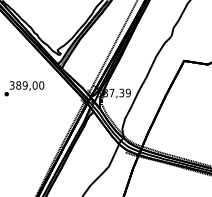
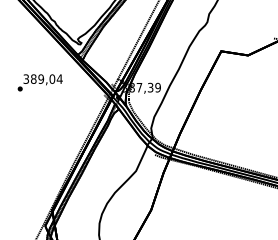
text: (41, 84) -> (59, 78), 389,00 -> 389,04

